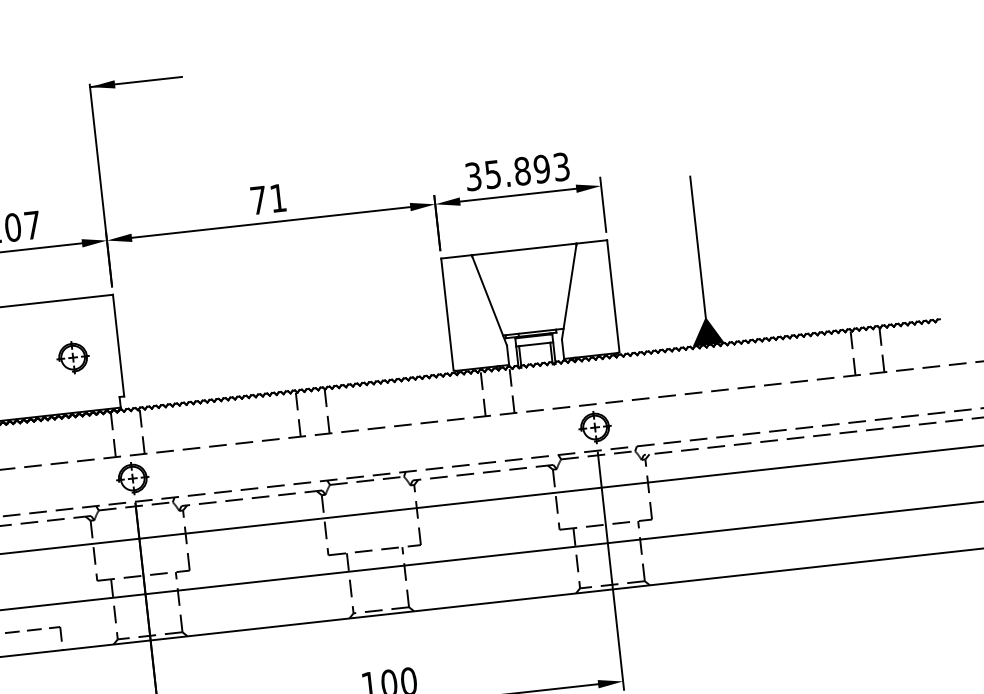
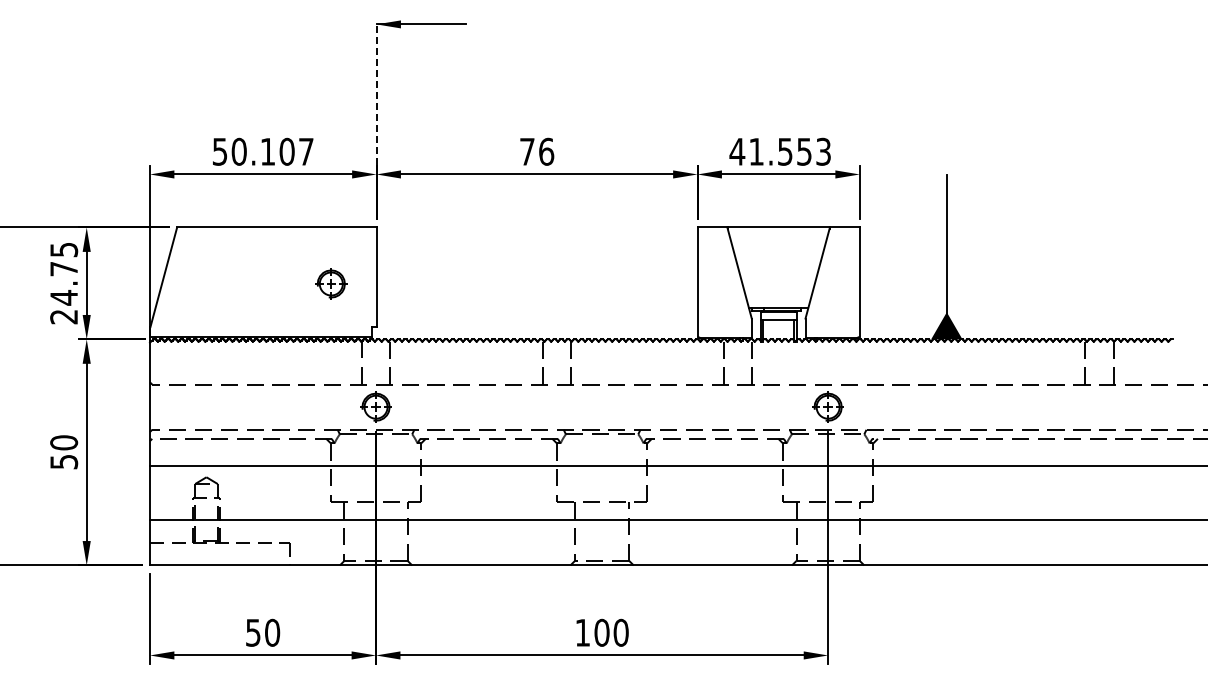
line: (97, 157) -> (376, 93), solid -> dashed
text: (507, 172) -> (770, 151), 35.893 -> 41.553
text: (278, 197) -> (546, 151), 71 -> 76

